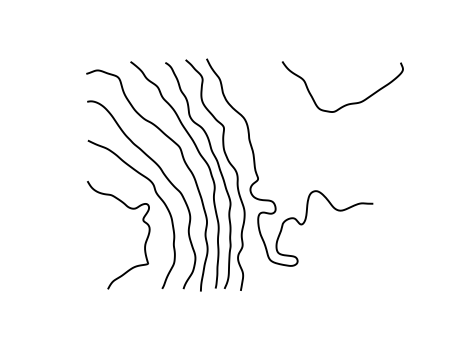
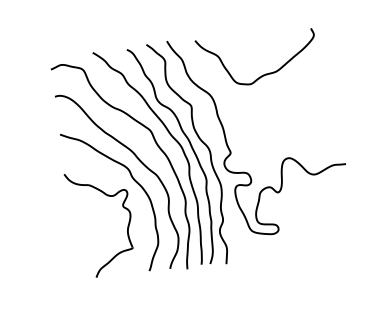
curve: (347, 103) -> (263, 74), moved

